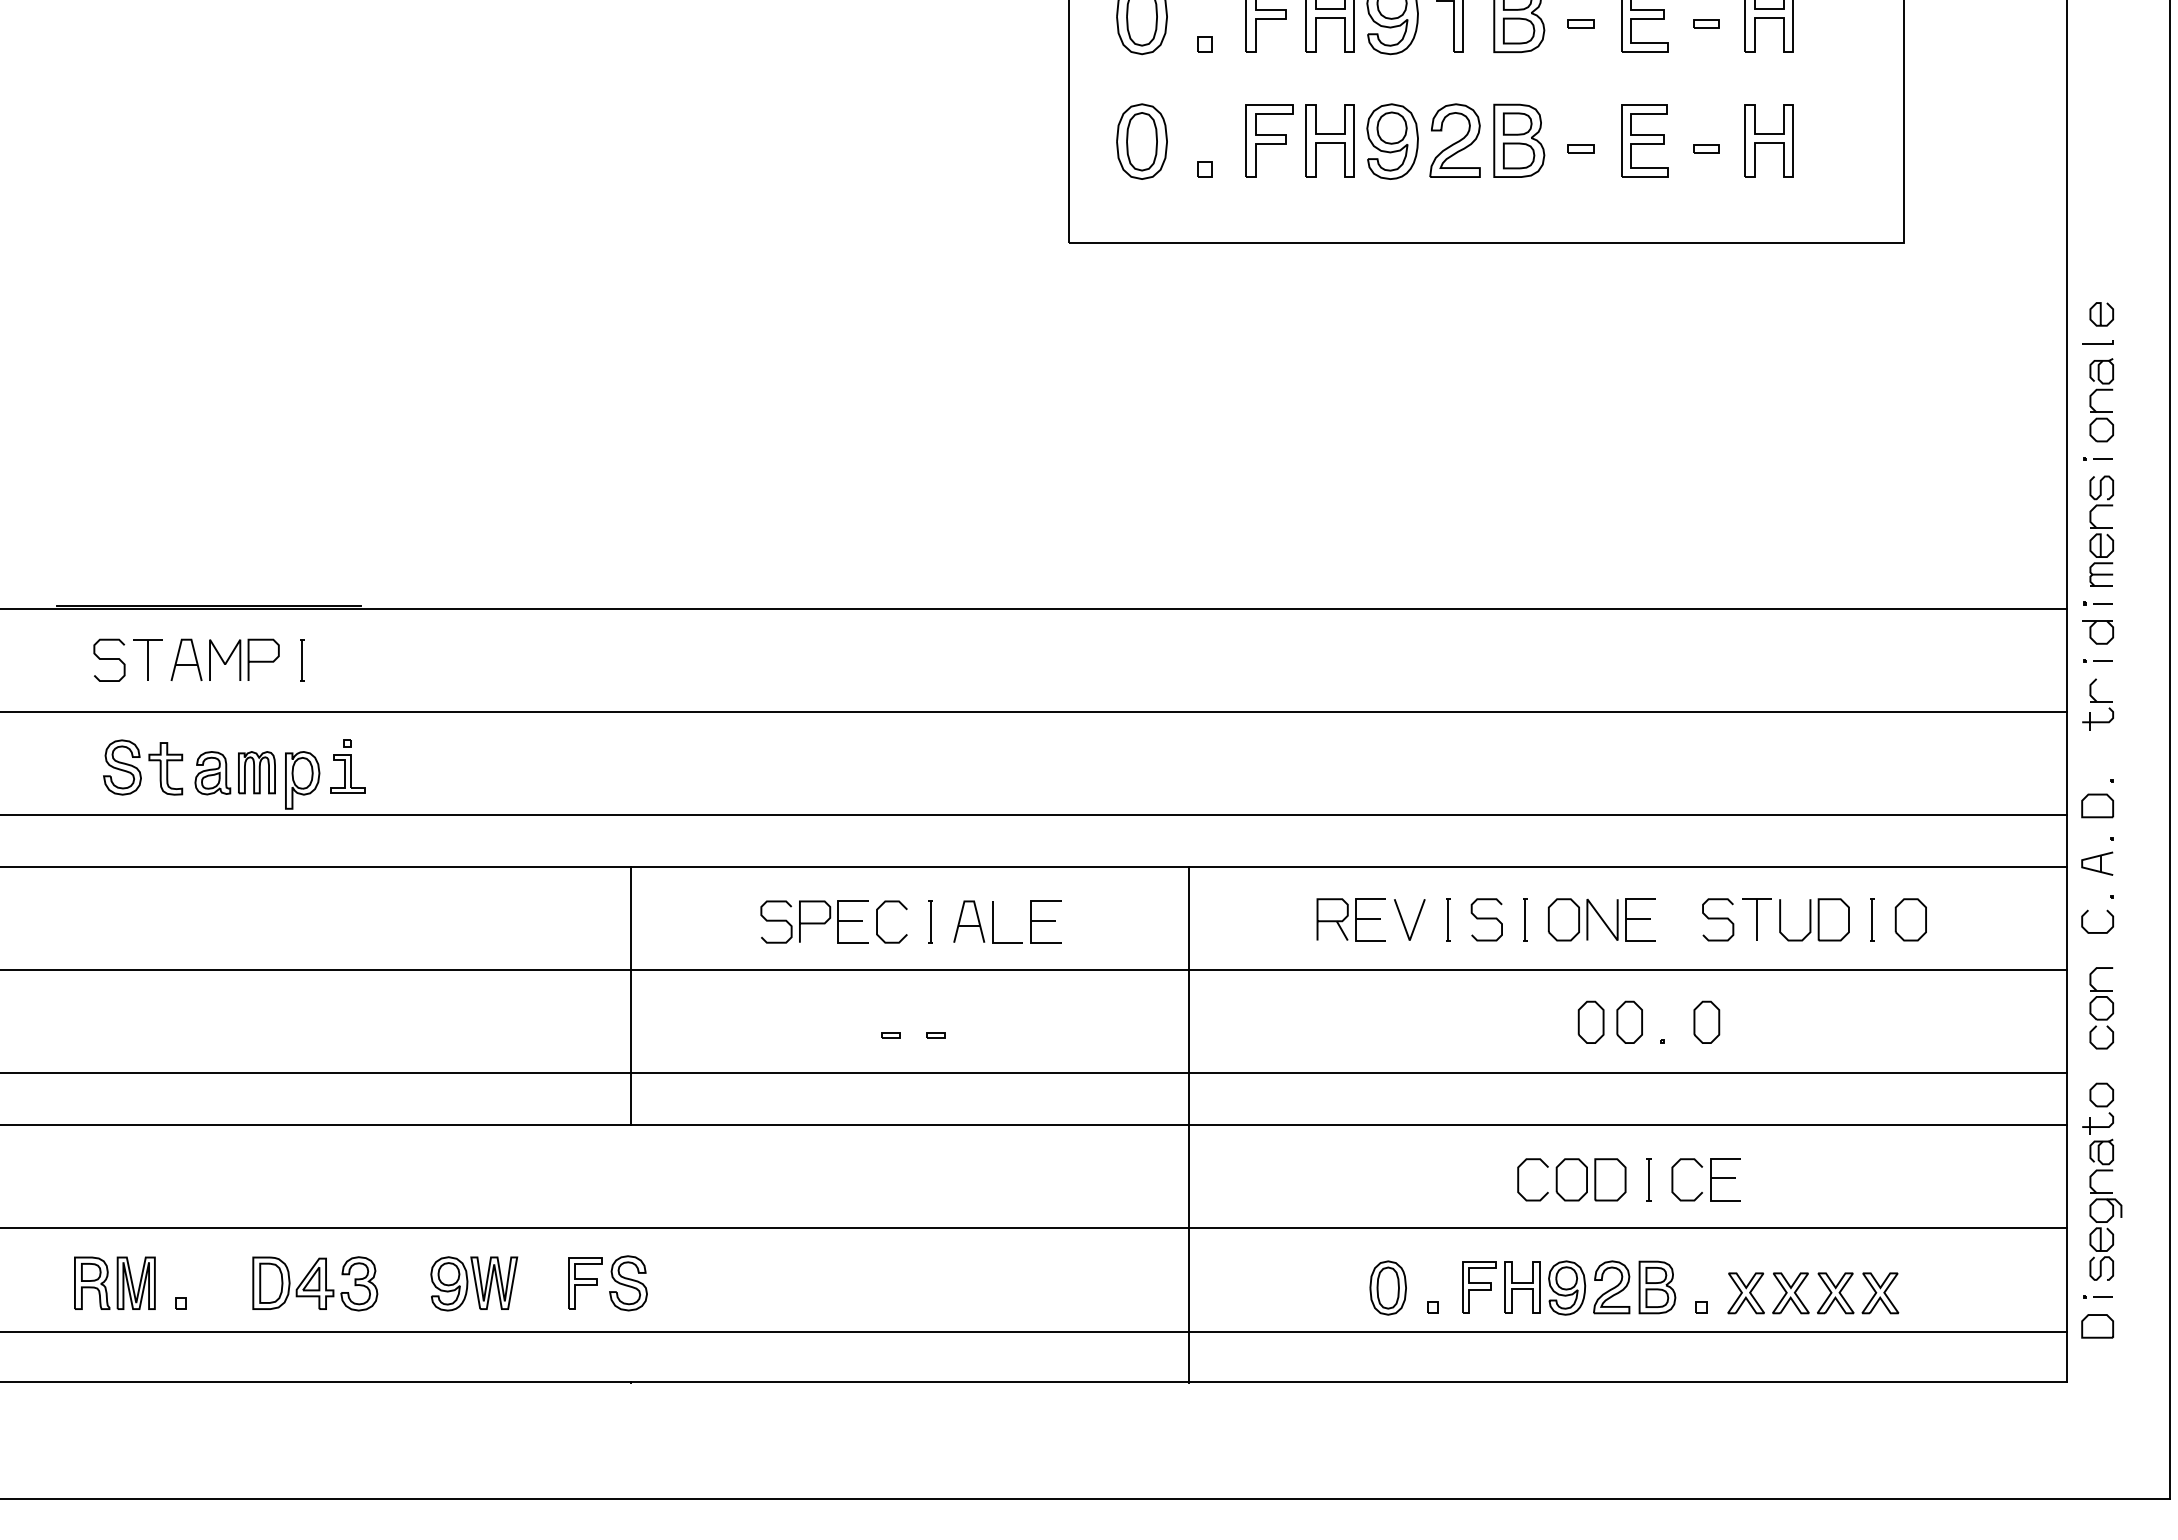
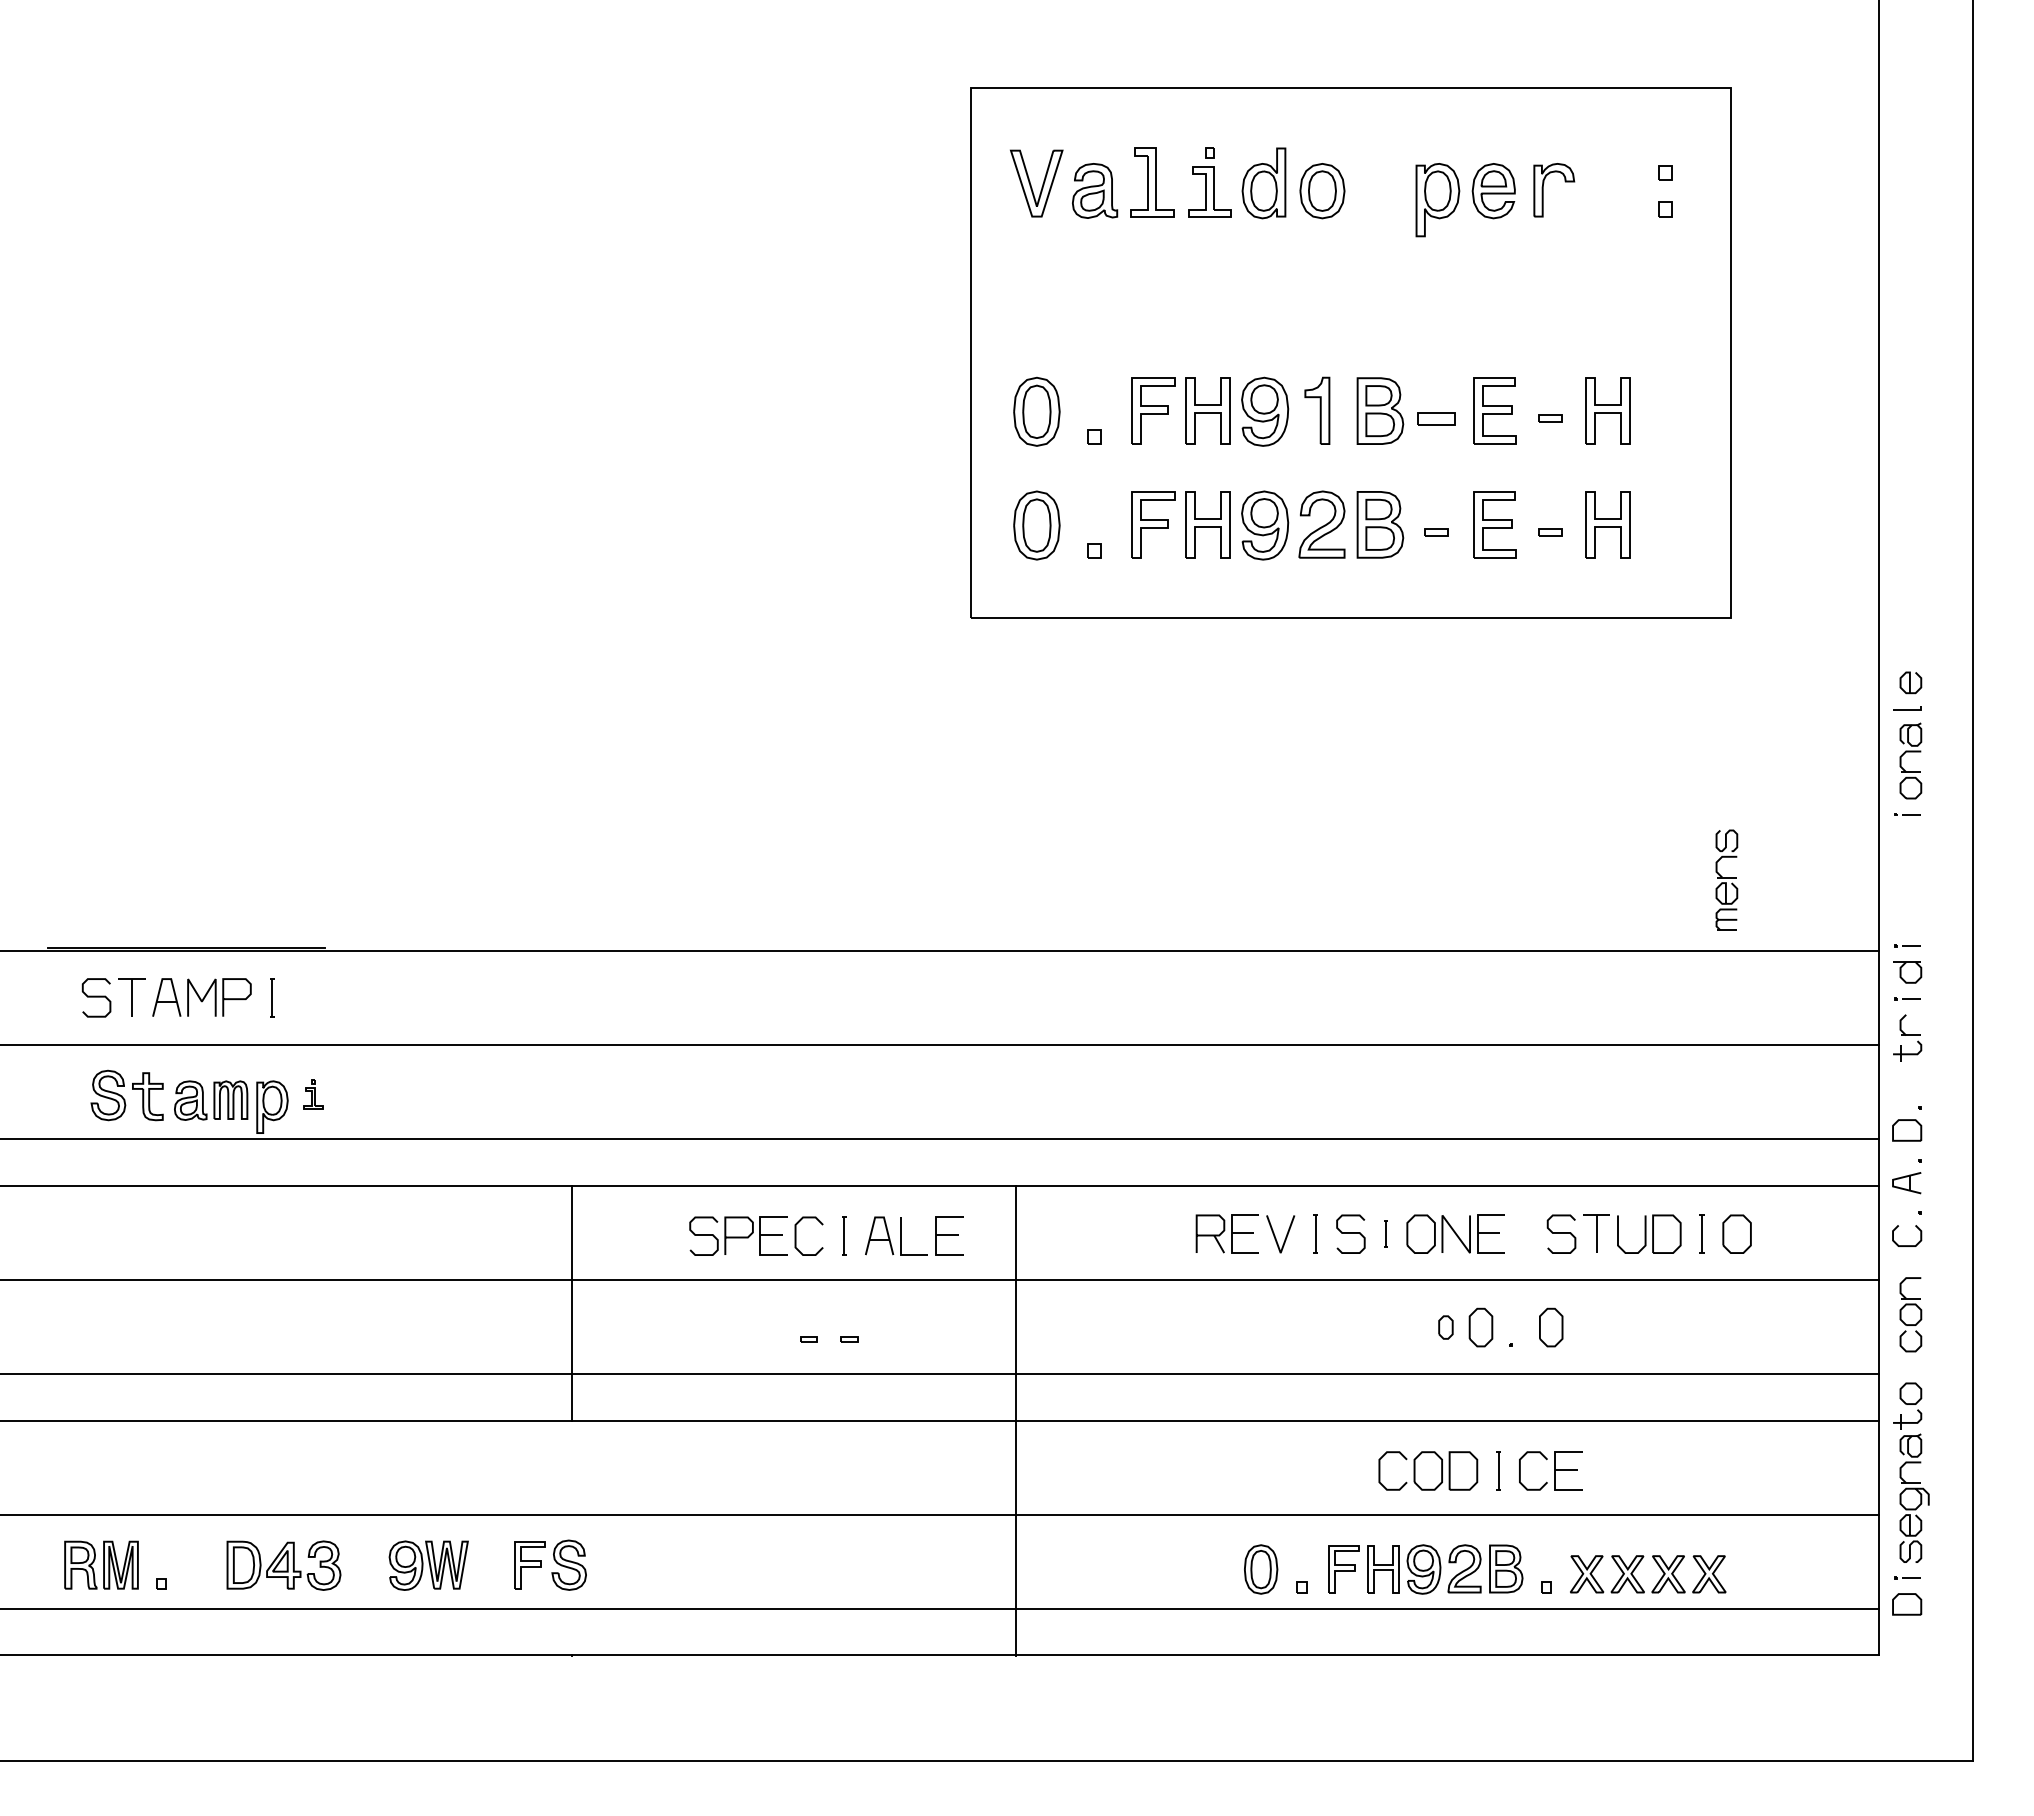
part: (1580, 24) -> (1436, 418), size x1.6
part: (2101, 530) -> (1726, 879), moved
part: (347, 766) -> (313, 1094), size x0.6
part: (1525, 919) -> (1386, 1233), size x0.7
part: (1590, 1022) -> (1445, 1327), size x0.6
line: (1188, 1125) -> (1015, 1421), moved

